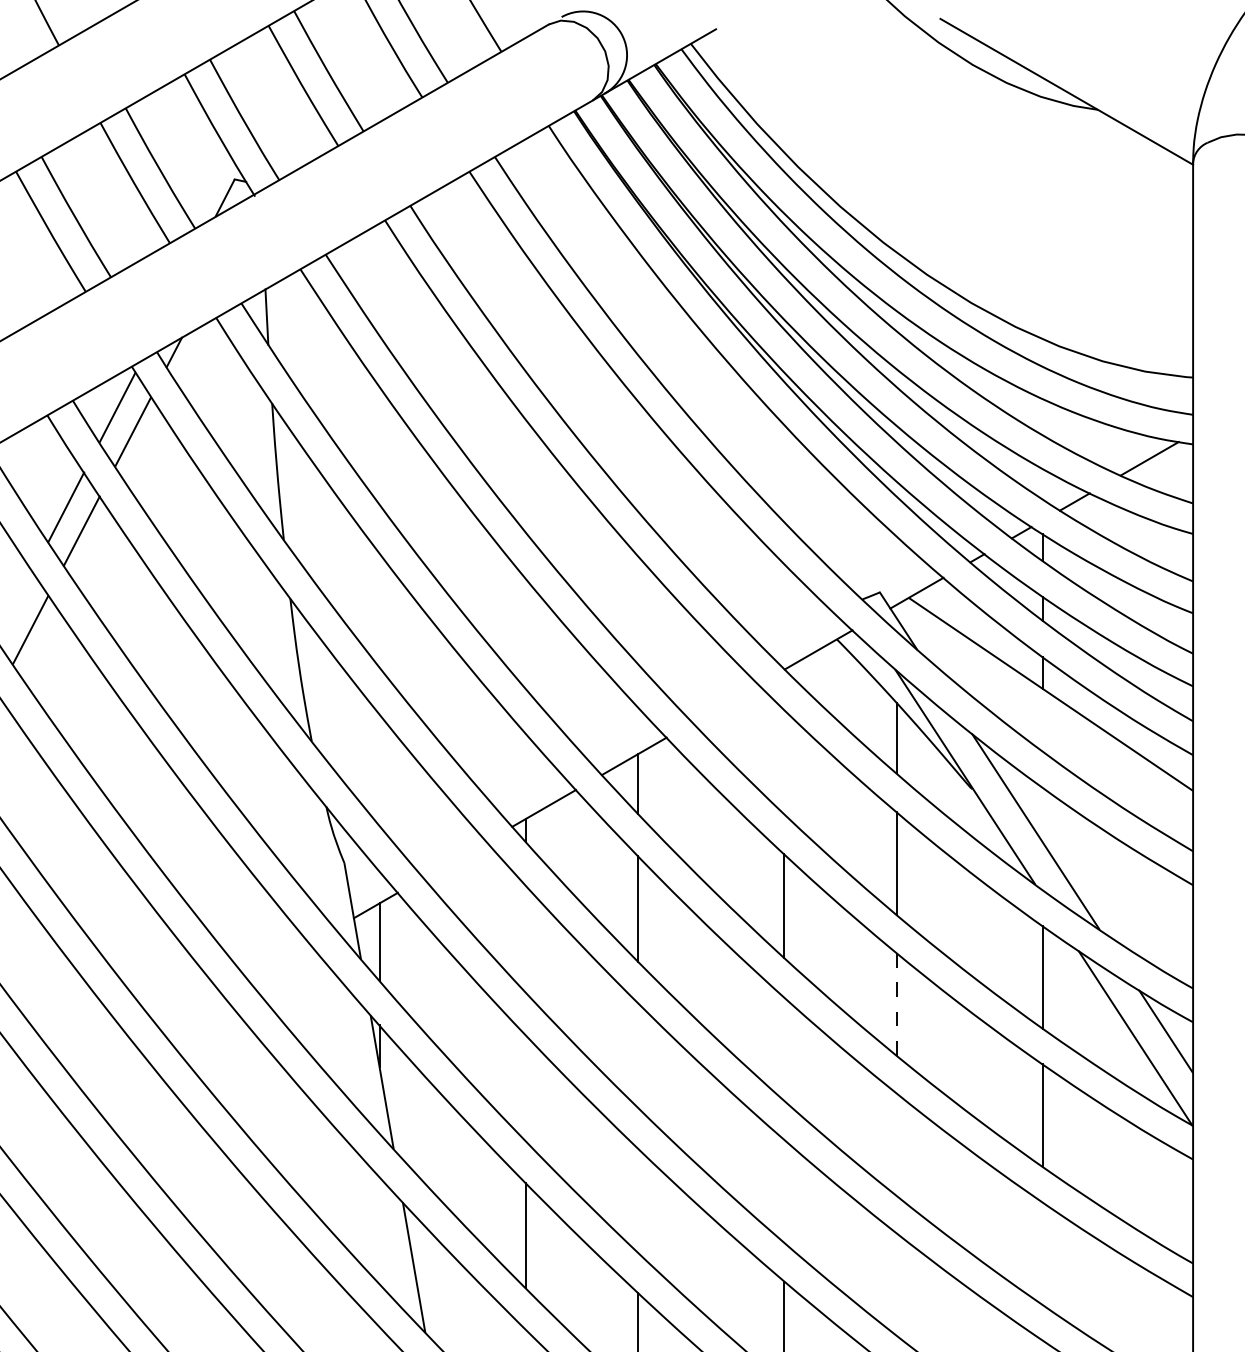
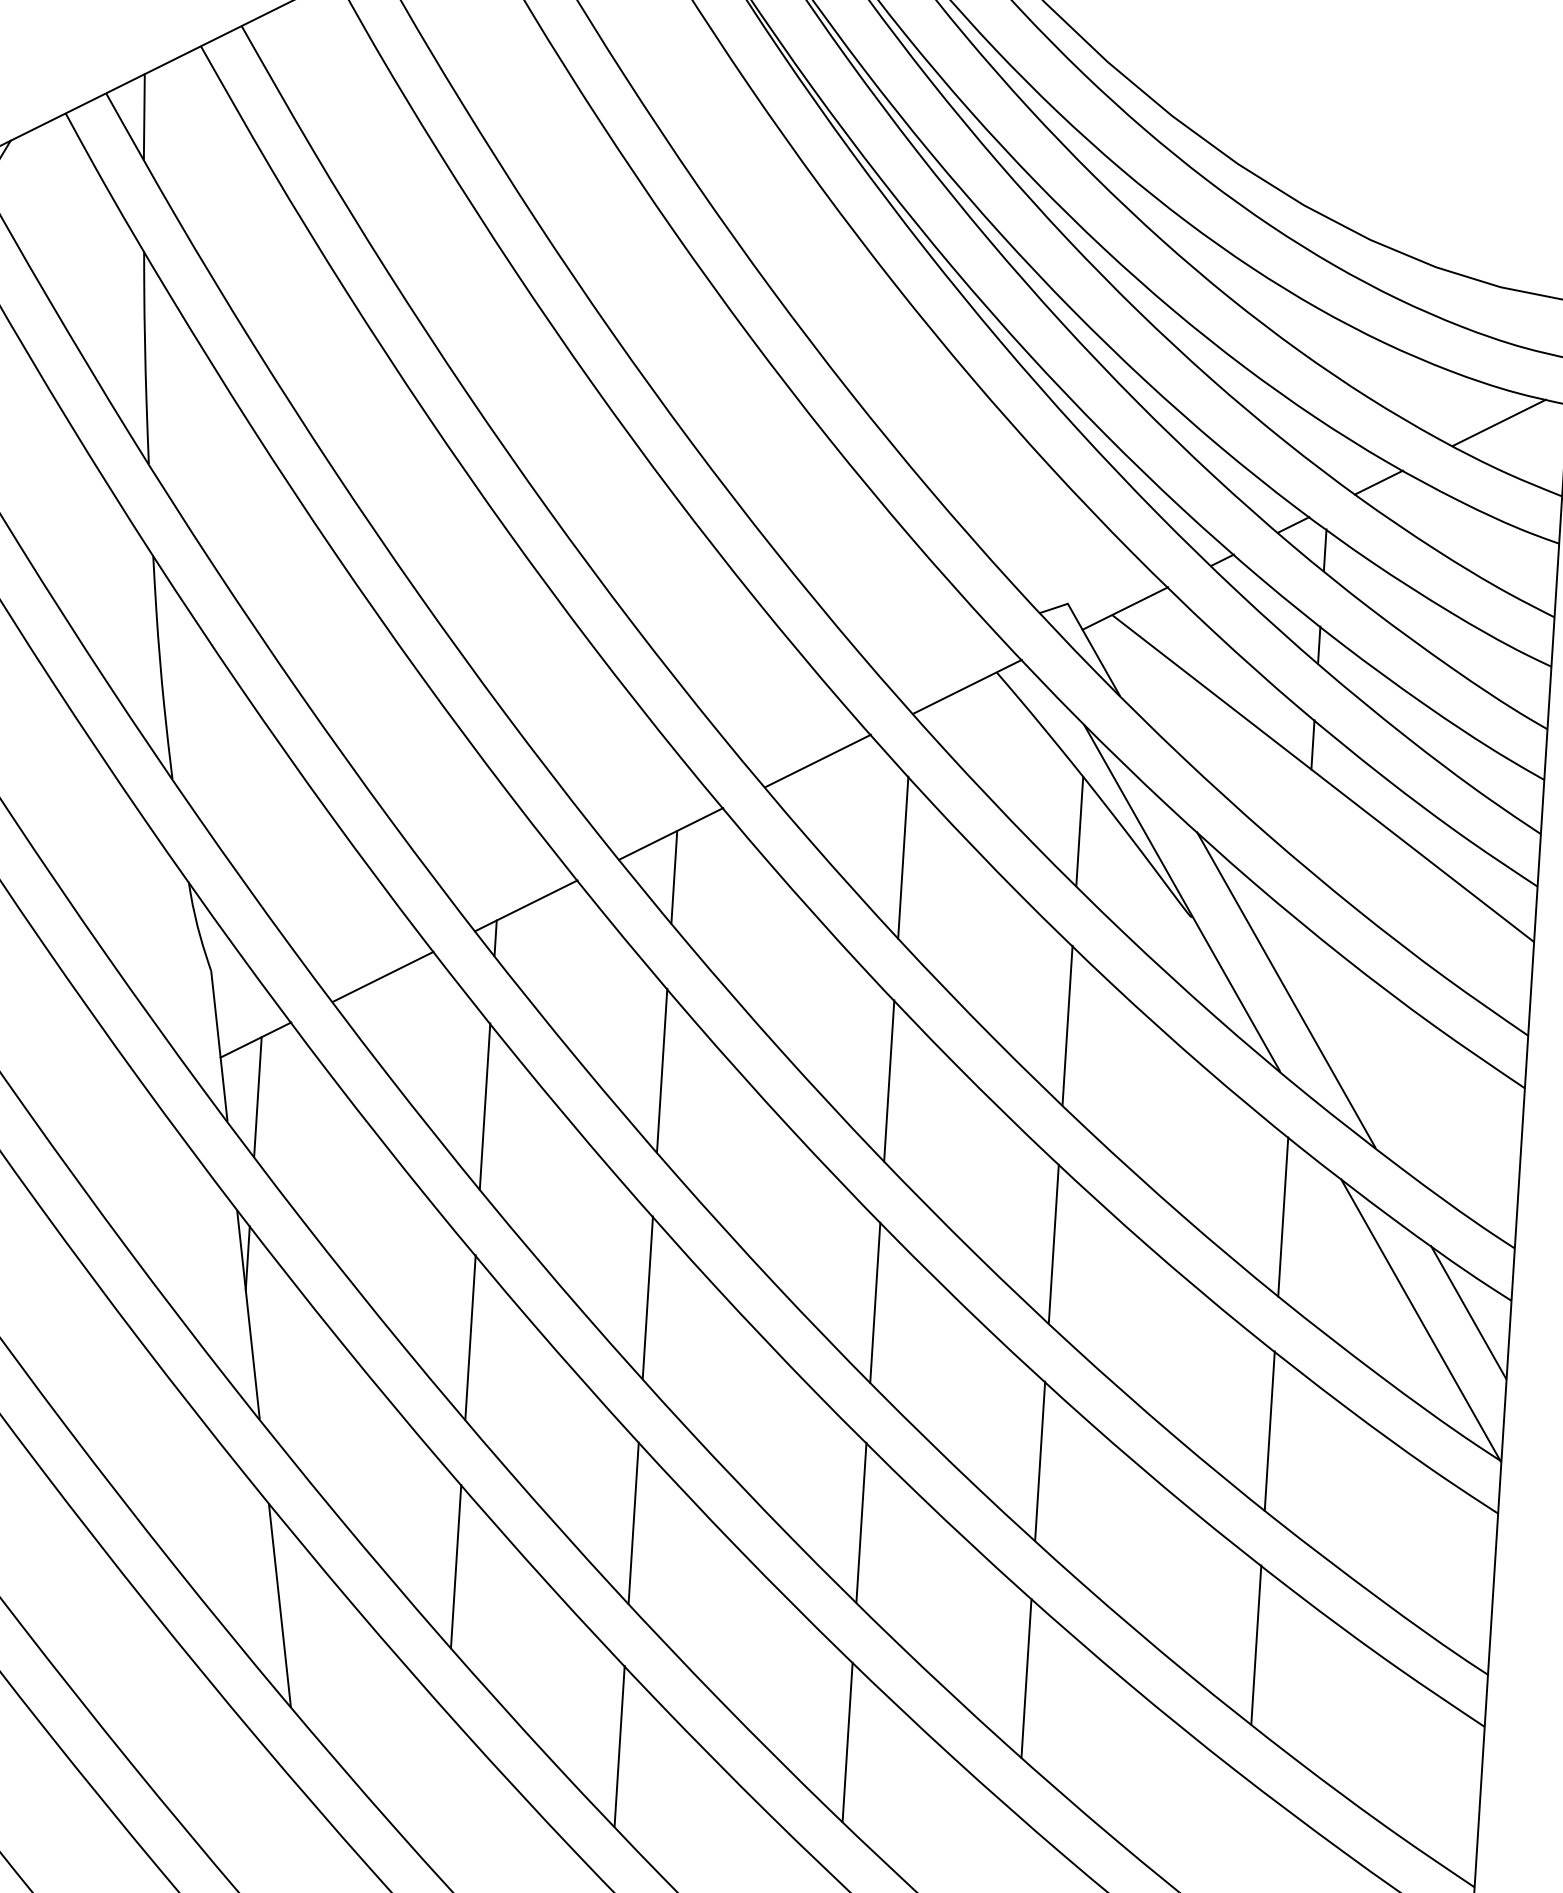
line: (725, 703) -> (817, 760), added
line: (784, 761) -> (903, 856), added
line: (454, 859) -> (382, 976), added
line: (525, 938) -> (484, 1105), added
line: (896, 1003) -> (1053, 1242), dashed -> solid
line: (784, 1048) -> (875, 1301), added
line: (638, 1054) -> (648, 1296), added
line: (525, 1087) -> (470, 1336), added
line: (896, 1144) -> (1039, 1461), added
line: (784, 1190) -> (861, 1521), added
line: (638, 1200) -> (634, 1522), added
line: (1043, 1253) -> (1257, 1644), added
line: (896, 1284) -> (1026, 1678), added

